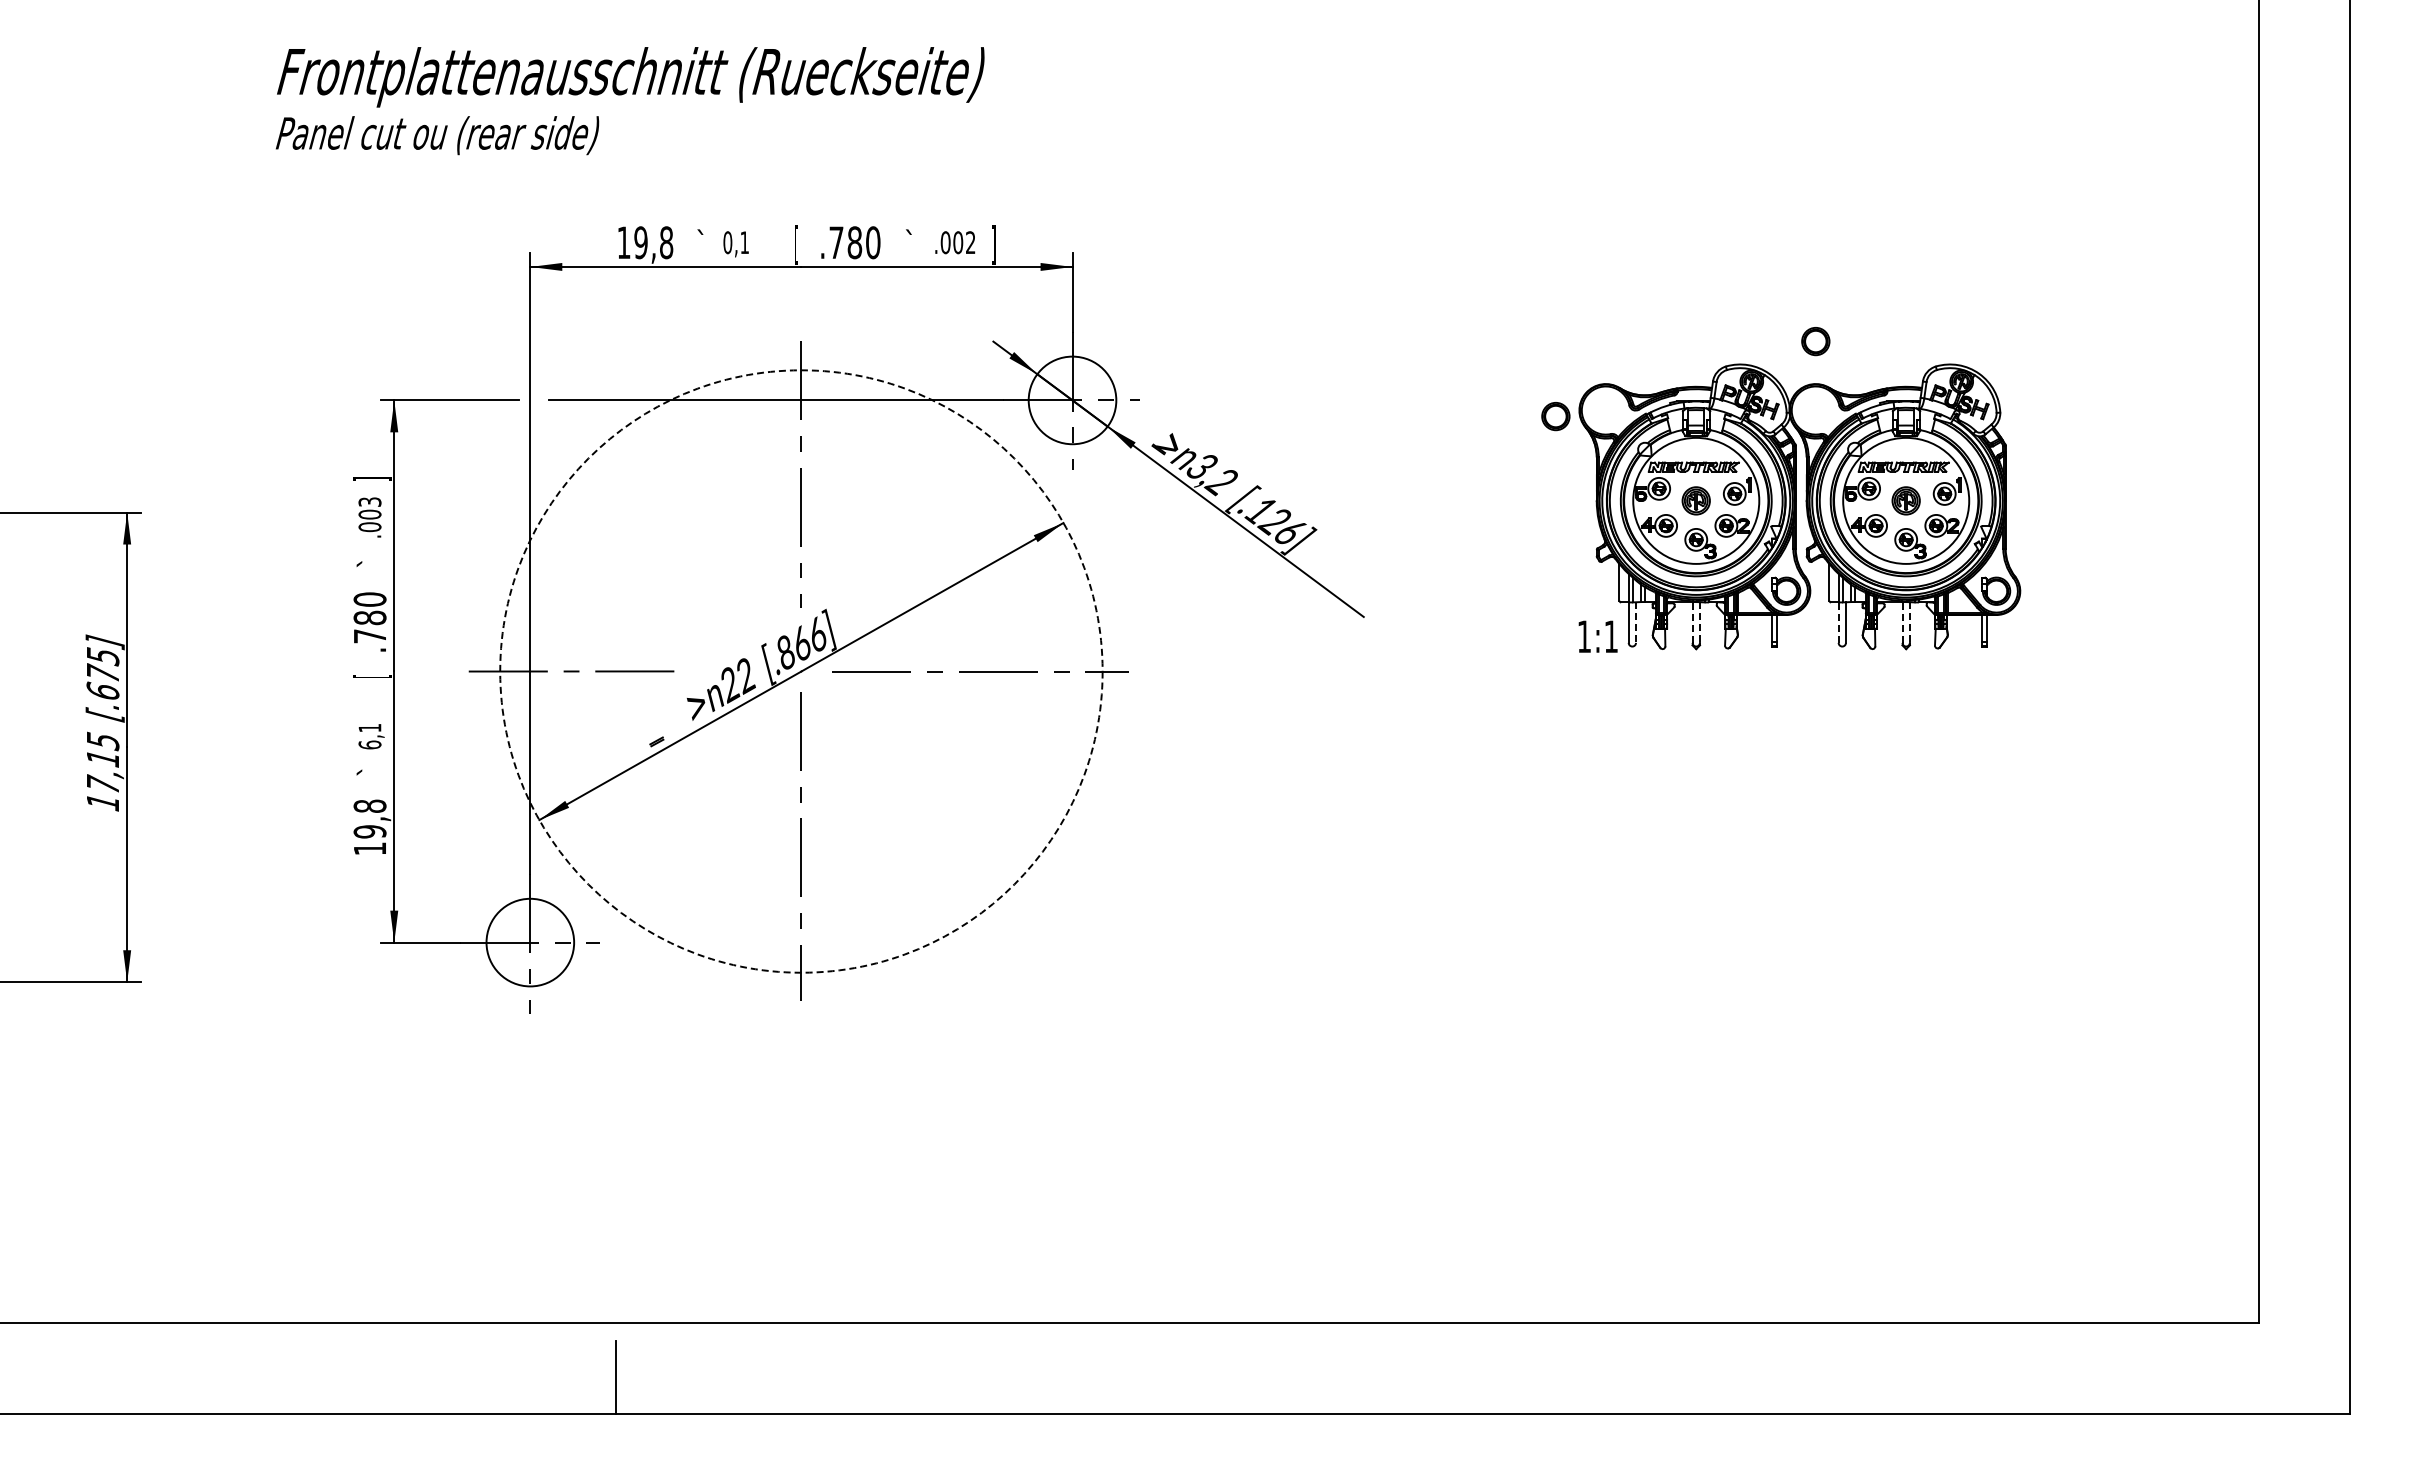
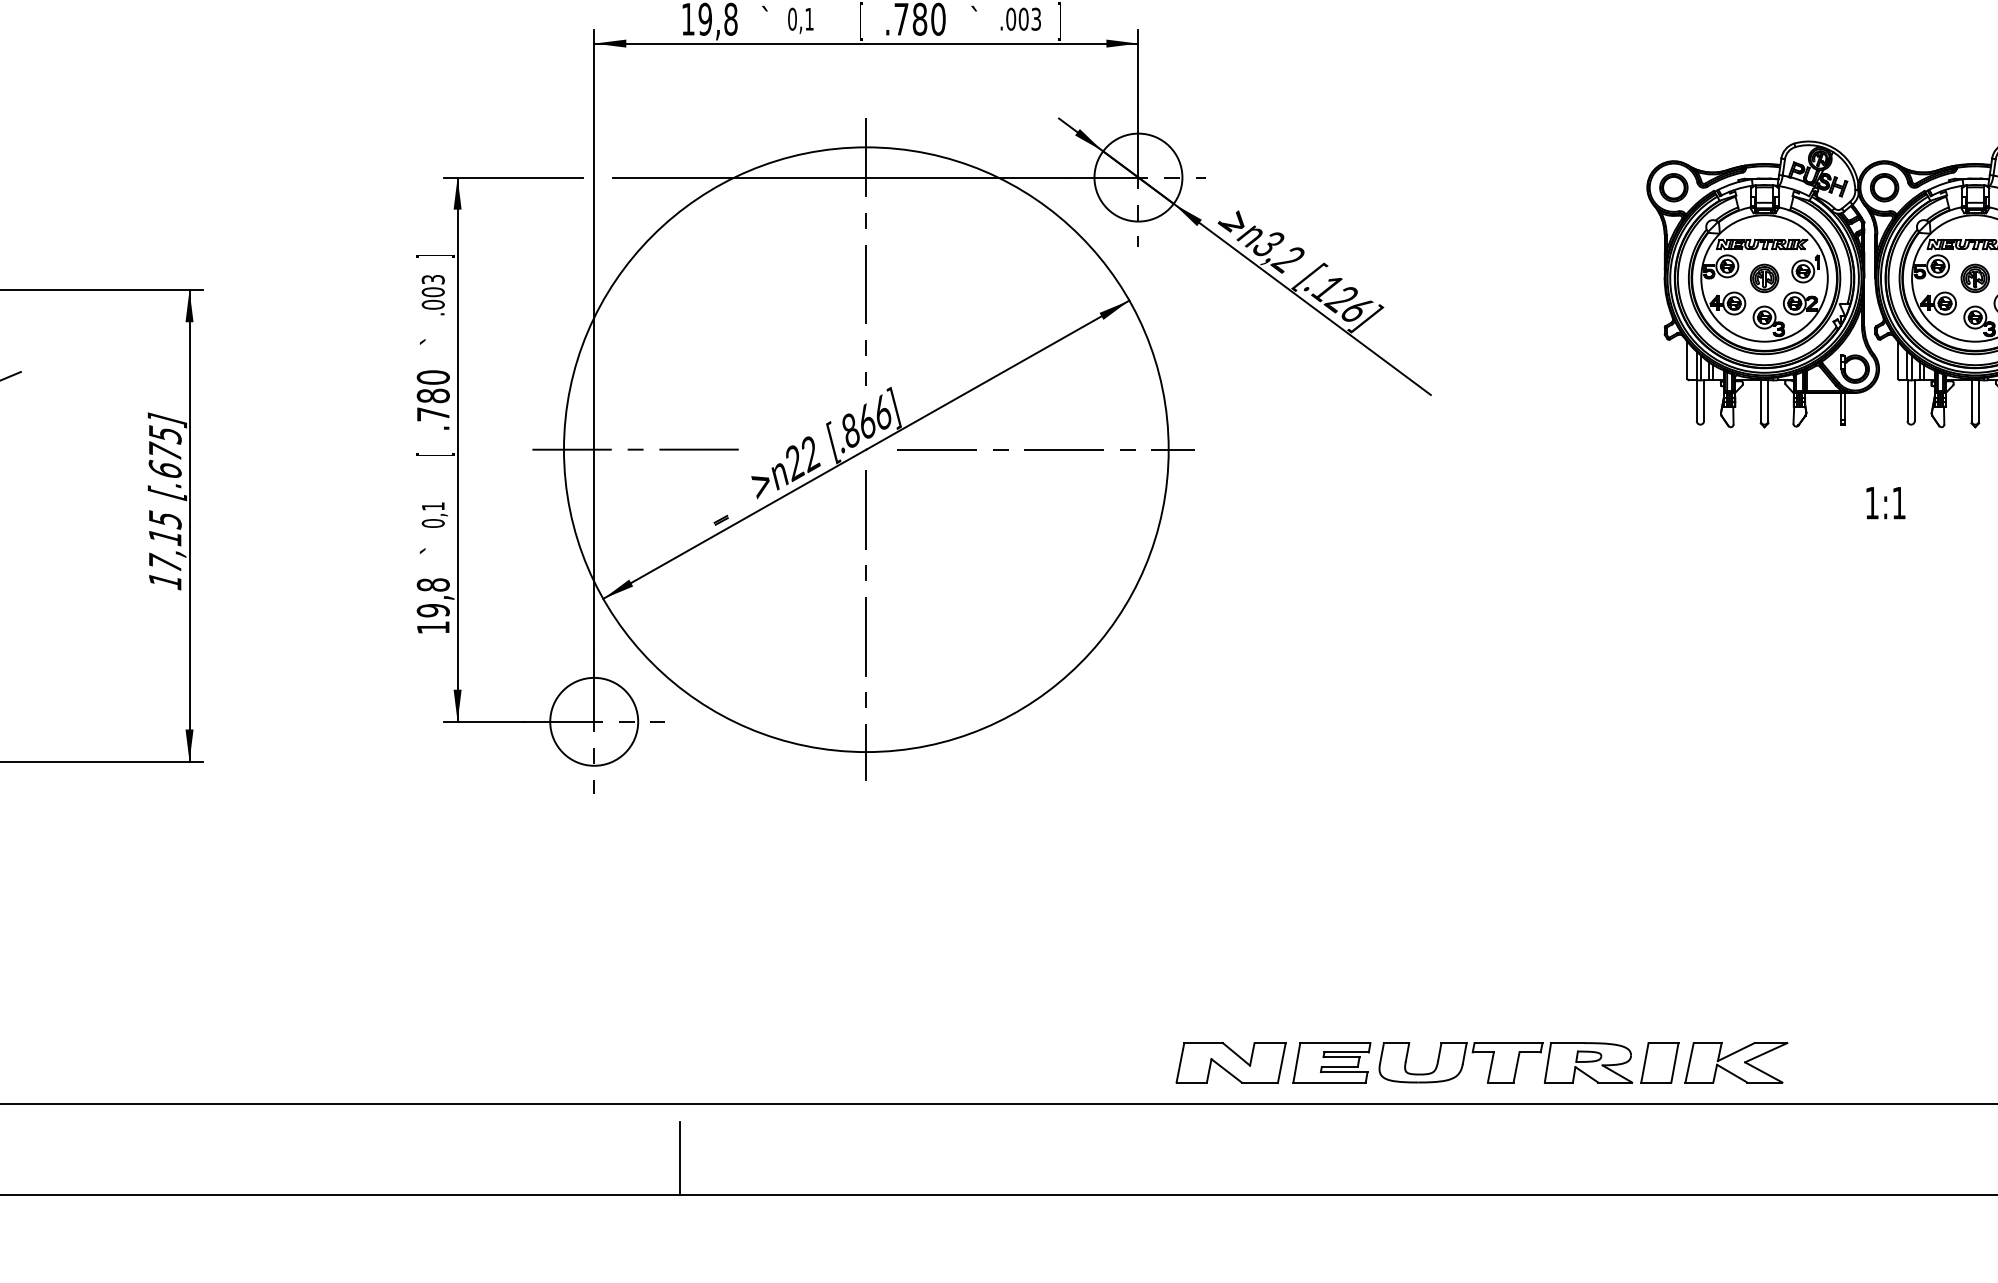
text: (970, 242) -> (1036, 19), .002 -> .003
part: (1815, 341) -> (1884, 187), moved
part: (1555, 416) -> (1673, 187), moved
line: (1692, 621) -> (1760, 399), dashed -> solid
line: (1902, 621) -> (1971, 399), dashed -> solid
line: (1838, 622) -> (1907, 400), dashed -> solid
line: (1636, 623) -> (1704, 401), dashed -> solid
line: (1699, 623) -> (1767, 401), dashed -> solid
line: (1909, 623) -> (1978, 401), dashed -> solid
text: (1597, 636) -> (1885, 502), moved
circle: (801, 671) -> (866, 449), dashed -> solid
text: (369, 744) -> (432, 522), 6,1 -> 0,1
part: (1414, 1272) -> (1481, 1052), added

